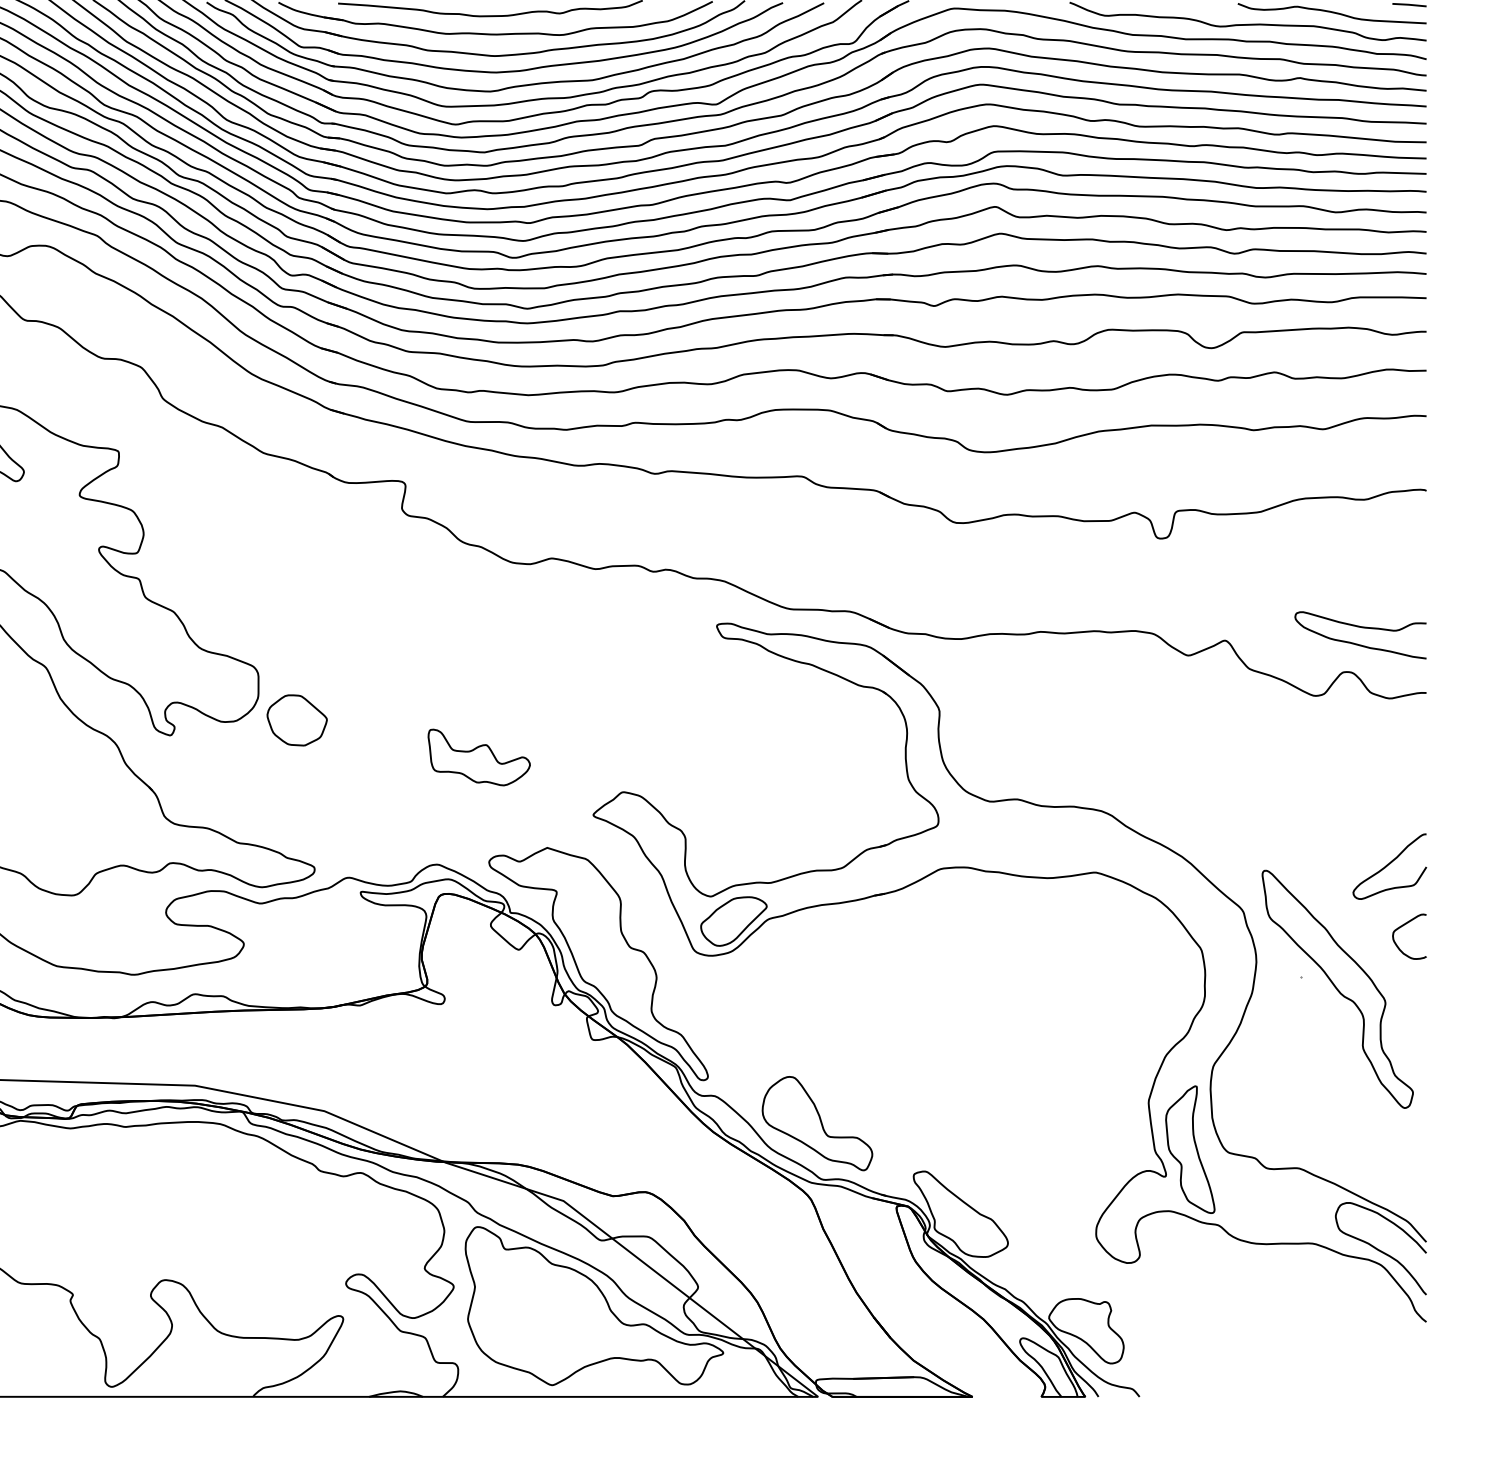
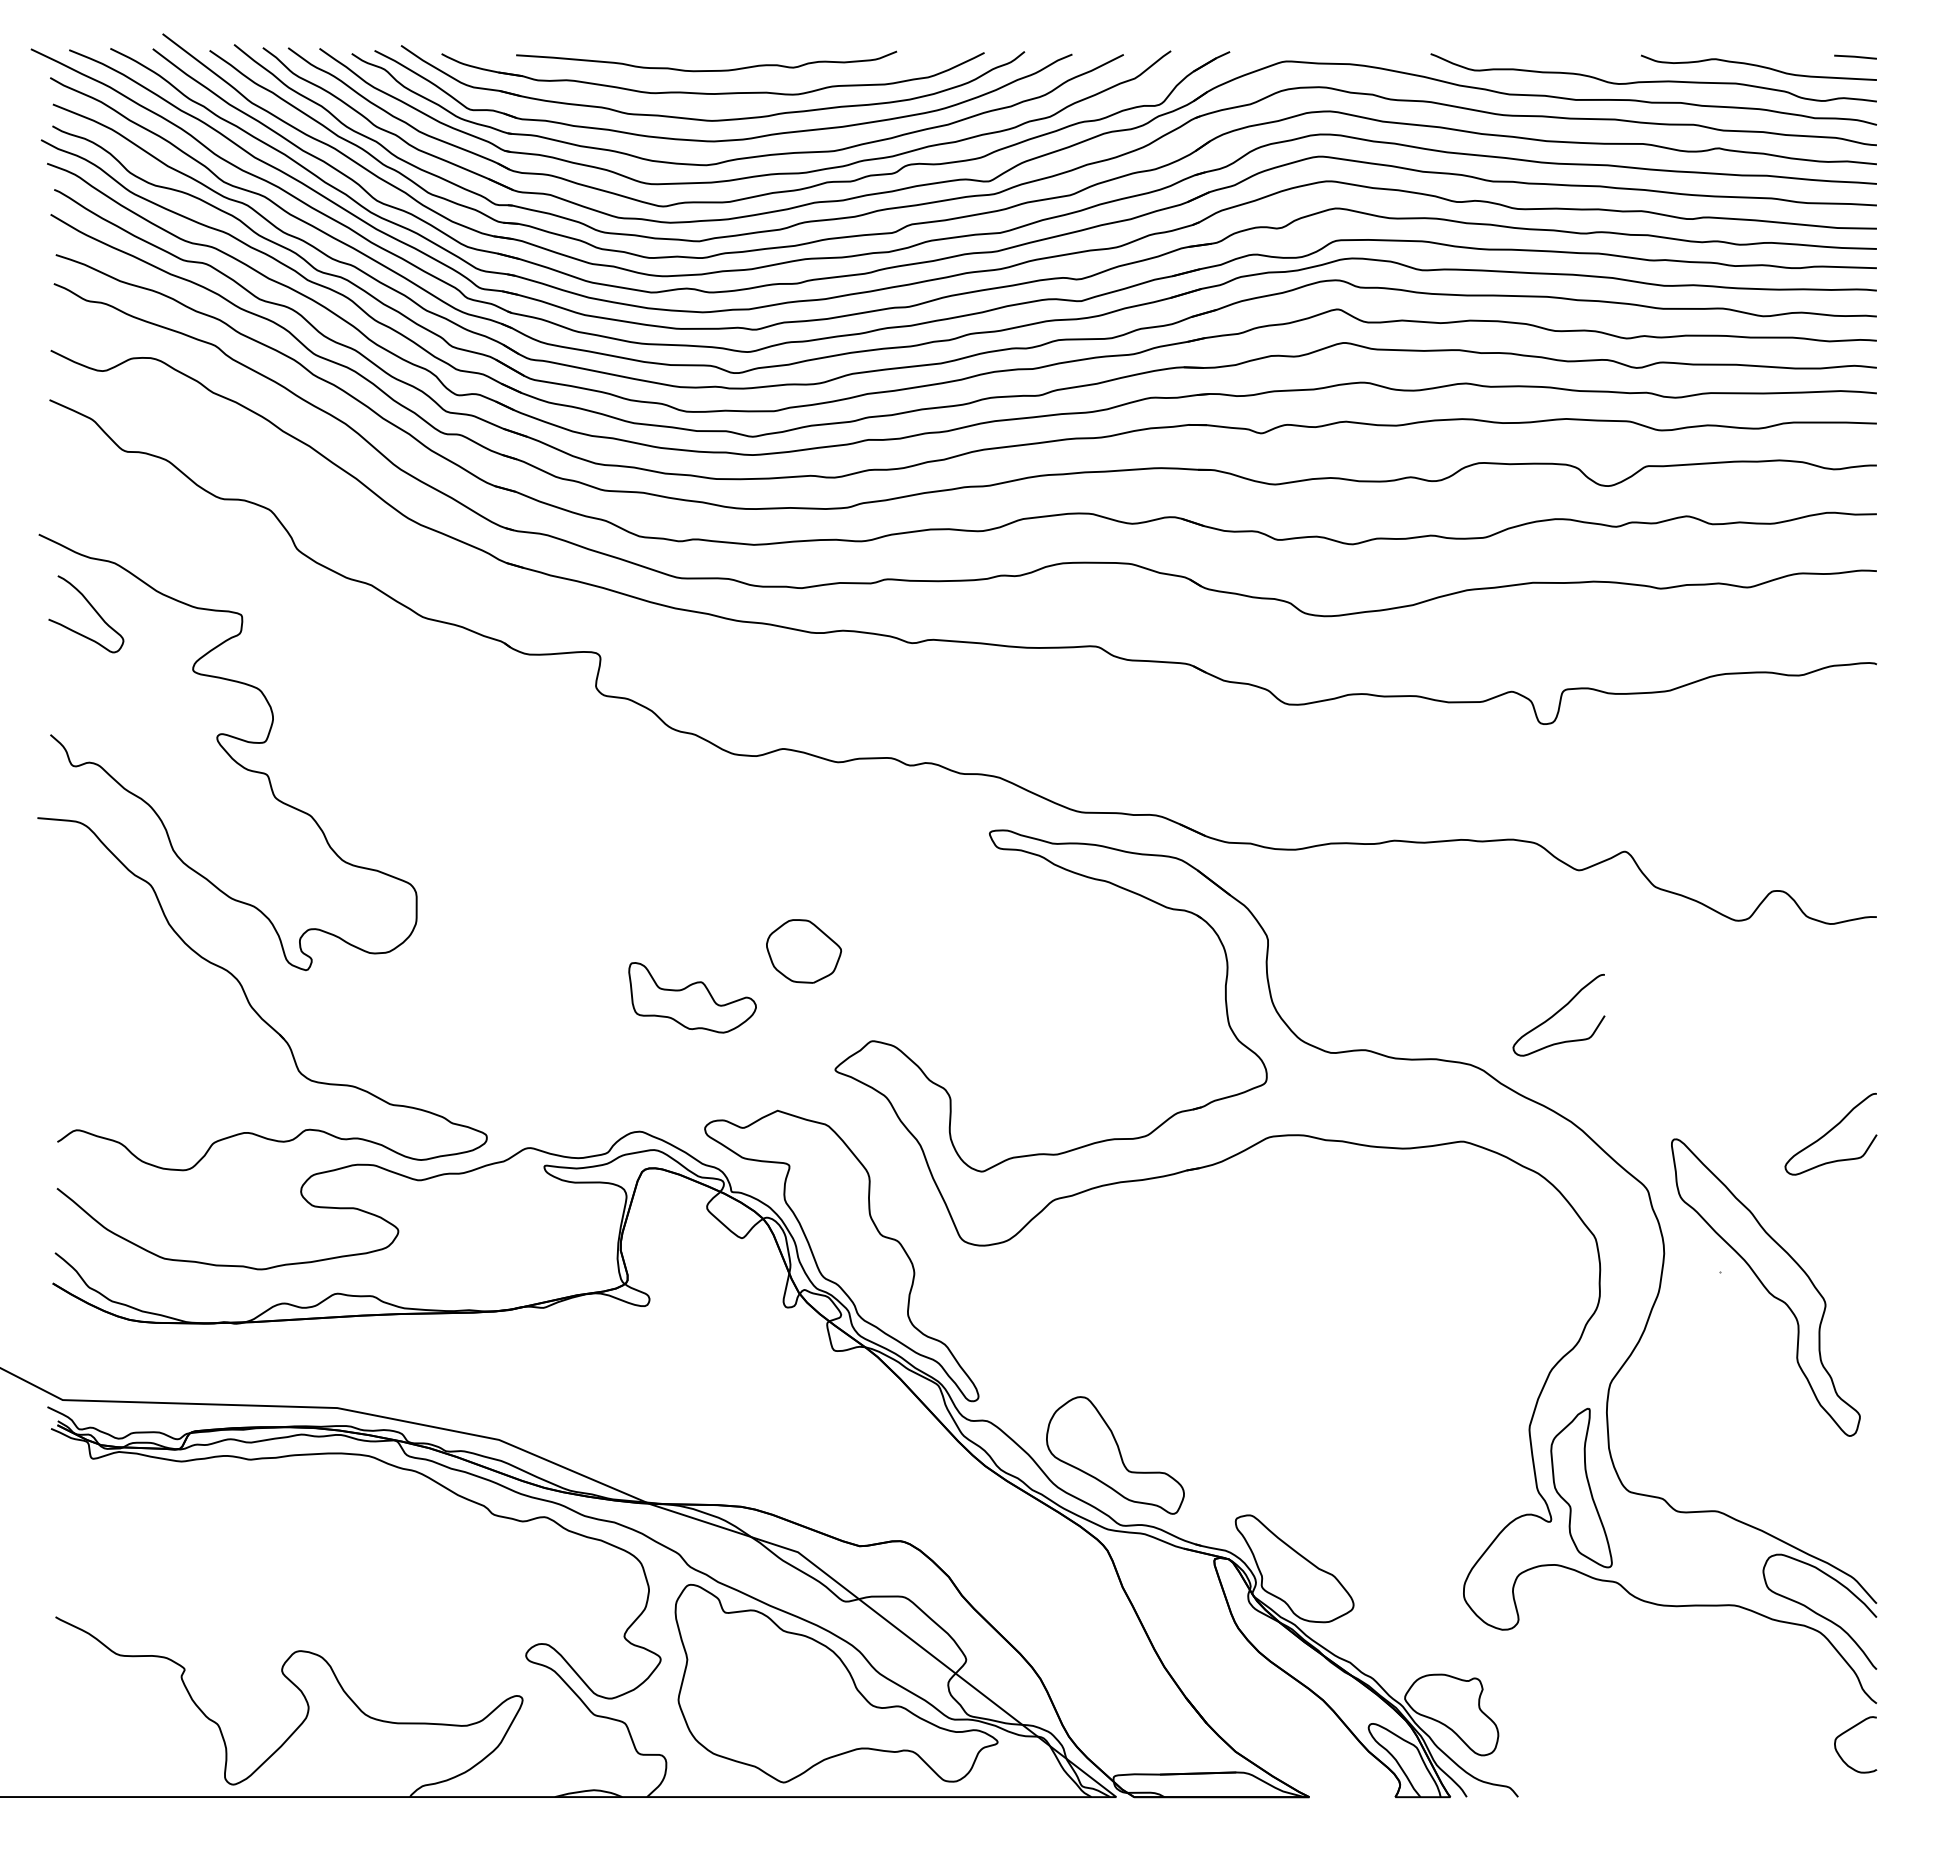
curve: (1359, 627) -> (1793, 835), removed
part: (297, 720) -> (804, 951), moved
curve: (1171, 770) -> (1557, 1013), added
part: (733, 921) -> (1010, 1202), removed
curve: (1403, 926) -> (1848, 1731), moved

